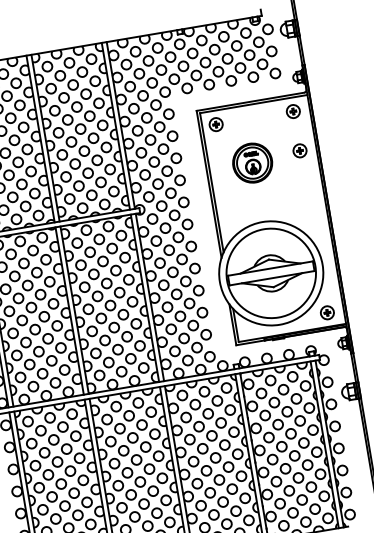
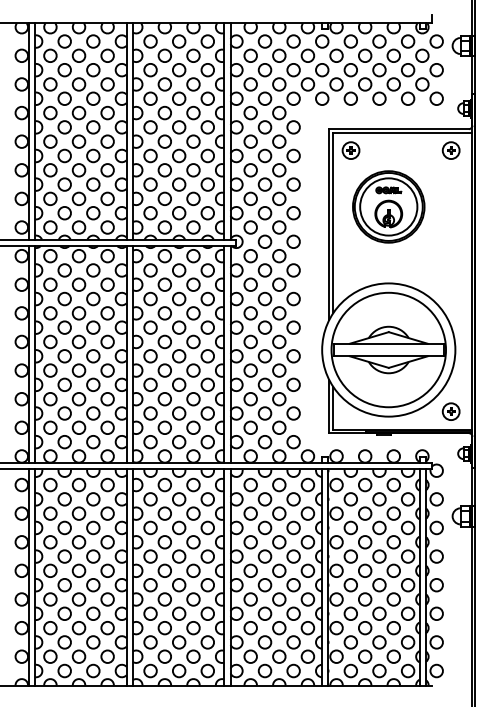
part: (299, 150) -> (450, 201), removed
part: (252, 162) -> (388, 206), size x1.43

